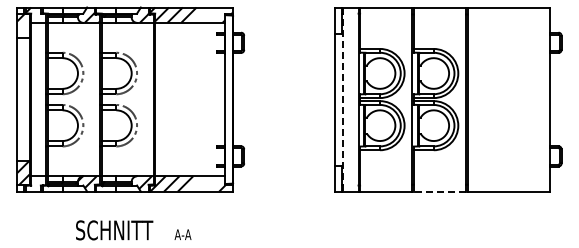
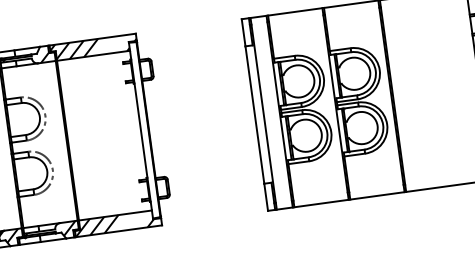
line: (343, 100) -> (264, 114), dashed -> solid
line: (439, 191) -> (376, 195), dashed -> solid

